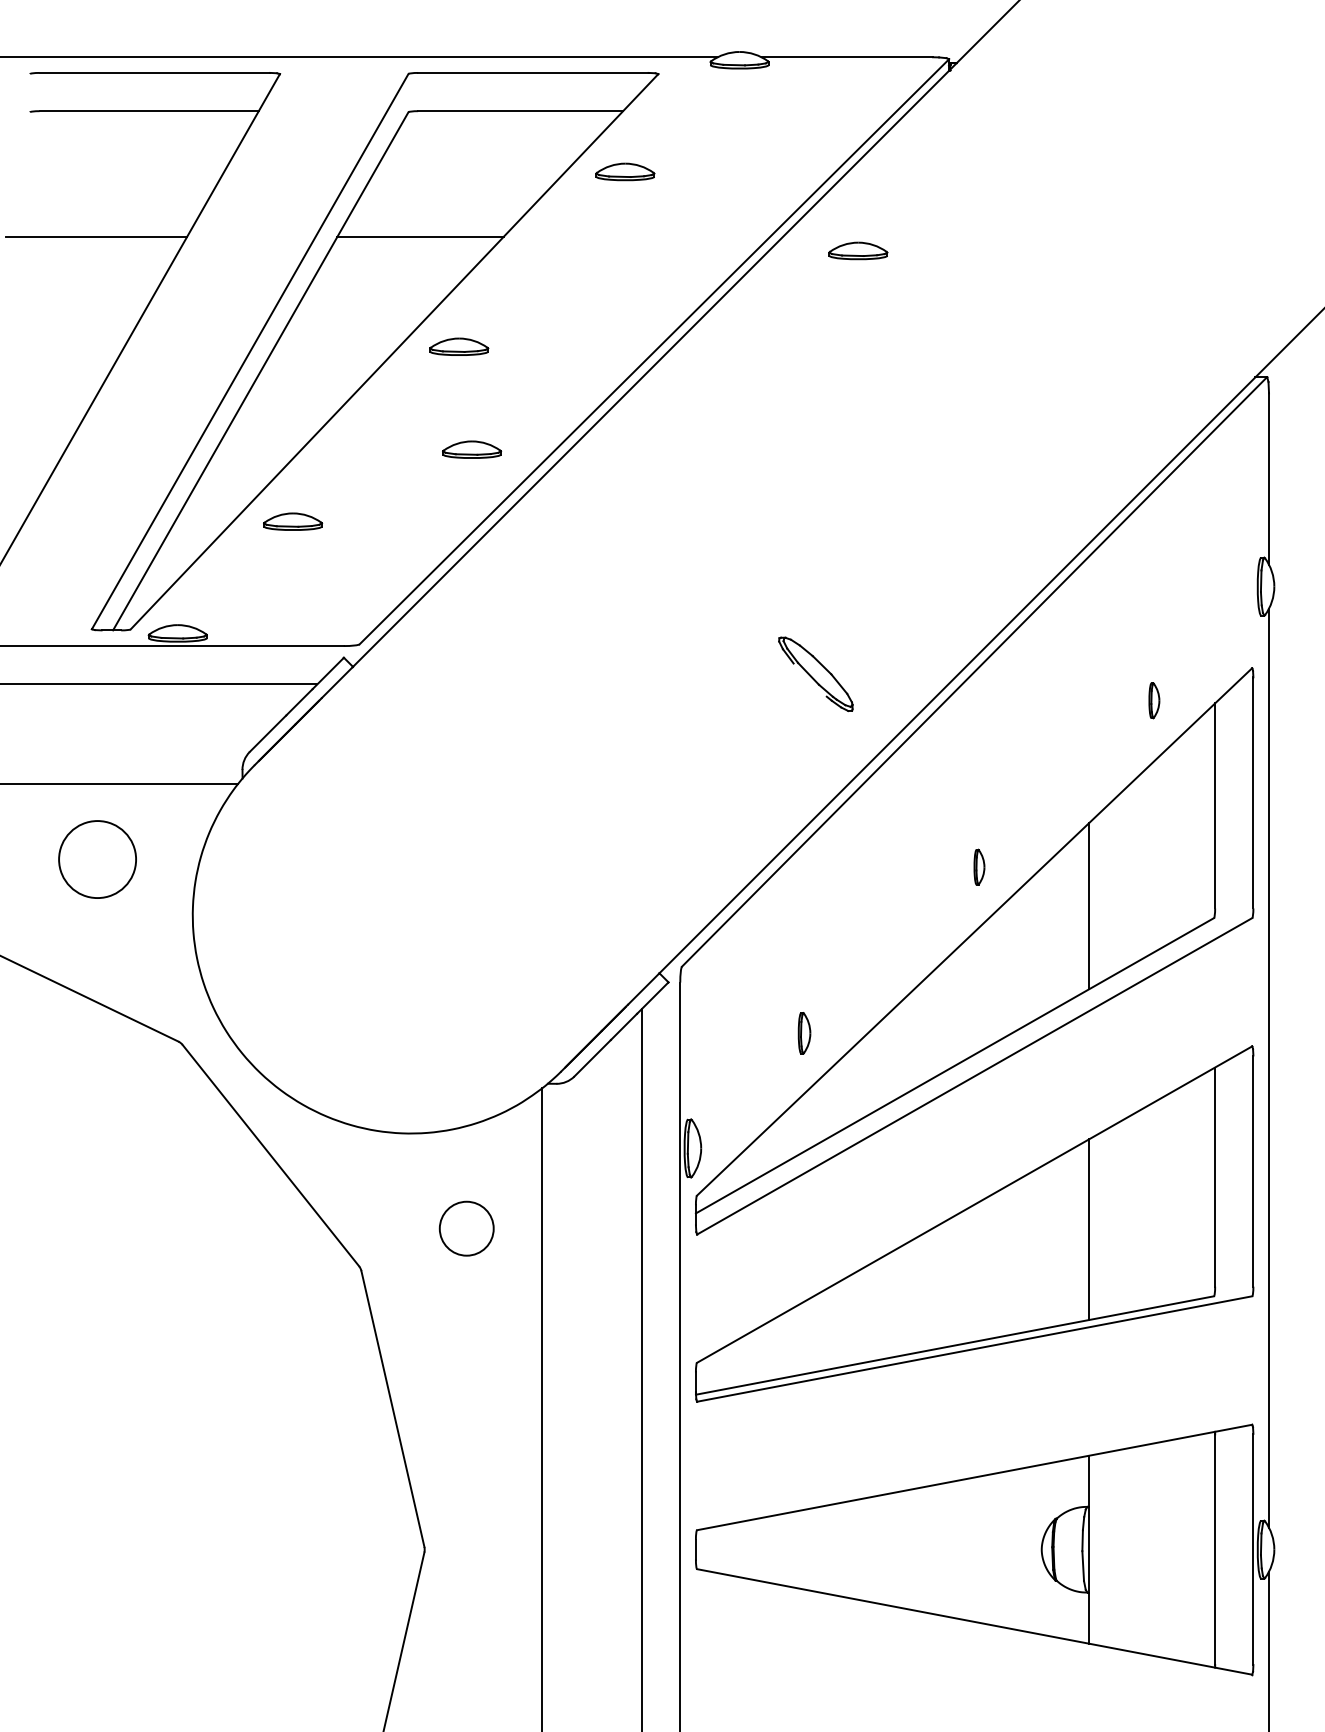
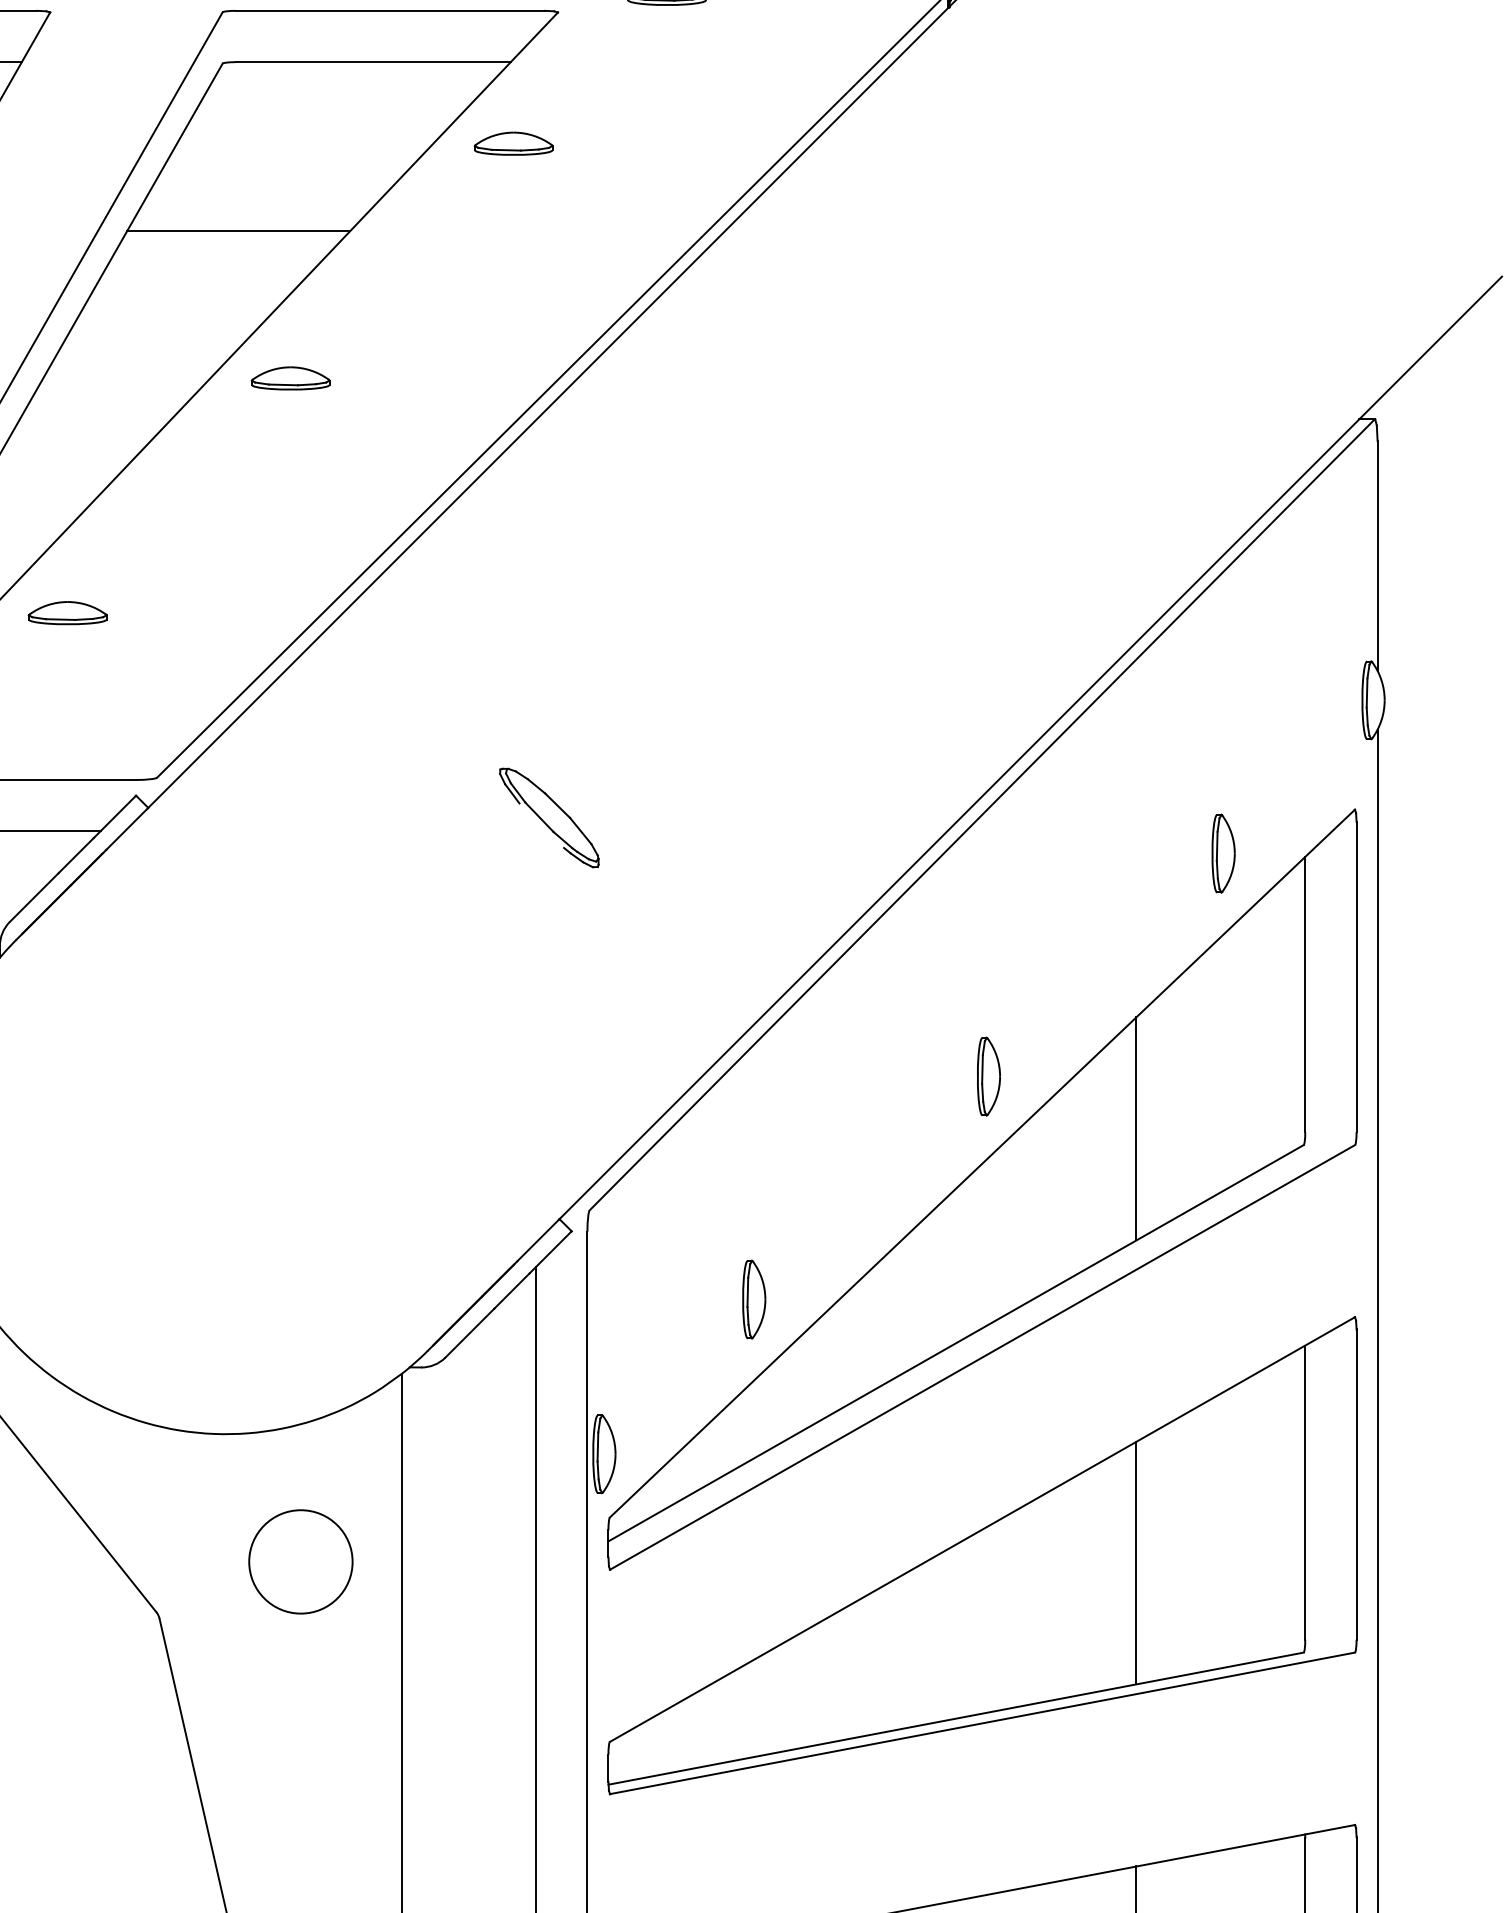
part: (858, 250) -> (826, 249), removed
part: (472, 449) -> (308, 516), removed
part: (815, 674) -> (548, 818), moved
part: (1154, 700) -> (1223, 853), size x1.67
part: (979, 867) -> (989, 1077), size x1.67
part: (804, 1033) -> (754, 1299), size x1.43
circle: (466, 1228) -> (300, 1561), size x1.43

